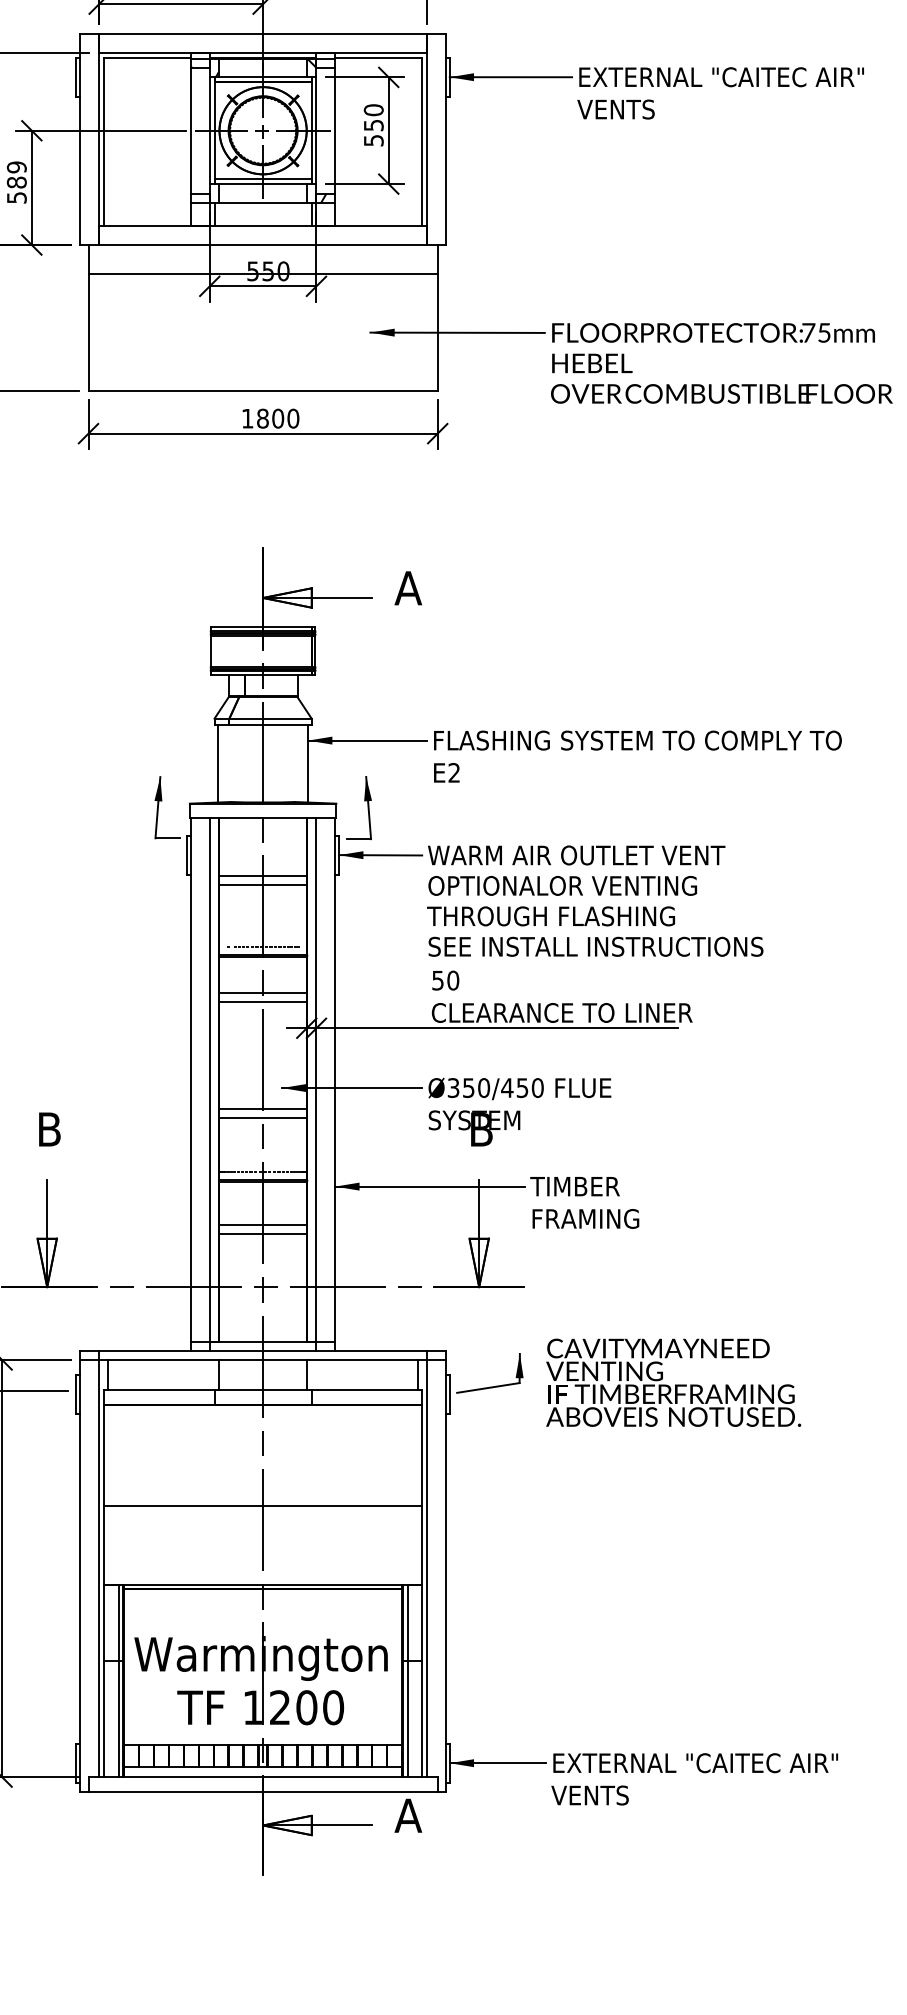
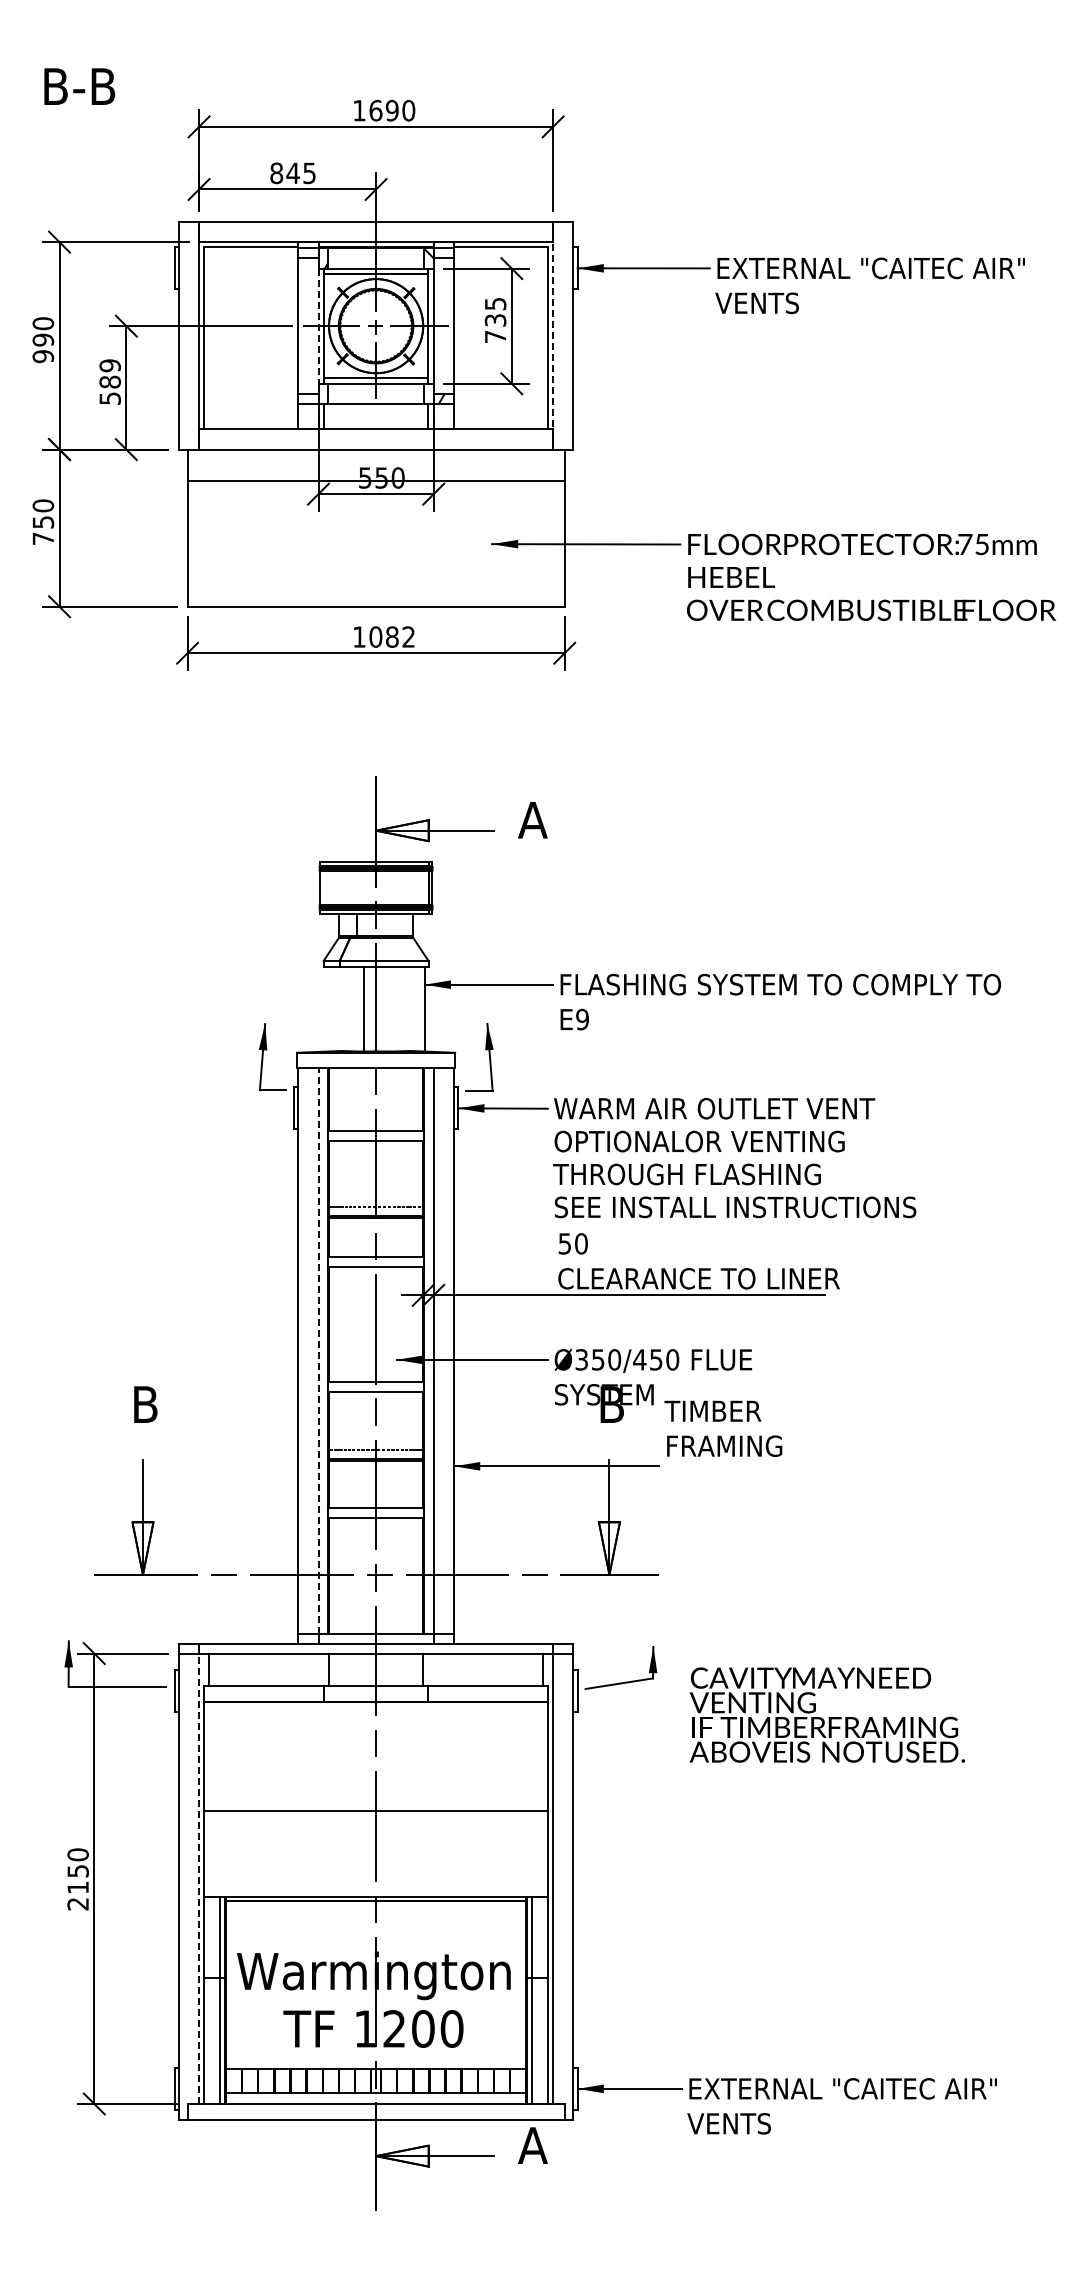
text: (373, 125) -> (495, 320), 550 -> 735
line: (209, 131) -> (318, 326), solid -> dashed
line: (427, 139) -> (553, 335), solid -> dashed
text: (278, 418) -> (392, 636), 1800 -> 1082
line: (218, 763) -> (363, 1009), moved
text: (454, 772) -> (582, 1019), E2 -> E9
line: (209, 1080) -> (318, 1351), solid -> dashed
text: (584, 1202) -> (723, 1428), moved
text: (672, 1382) -> (826, 1714), moved
line: (99, 1568) -> (199, 1878), solid -> dashed

